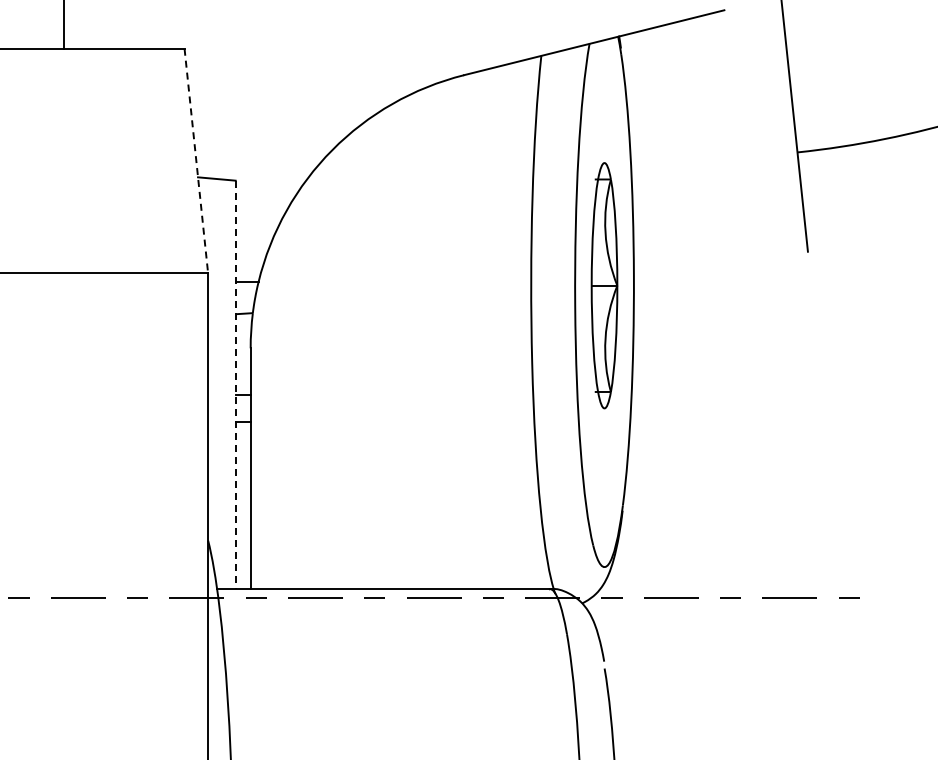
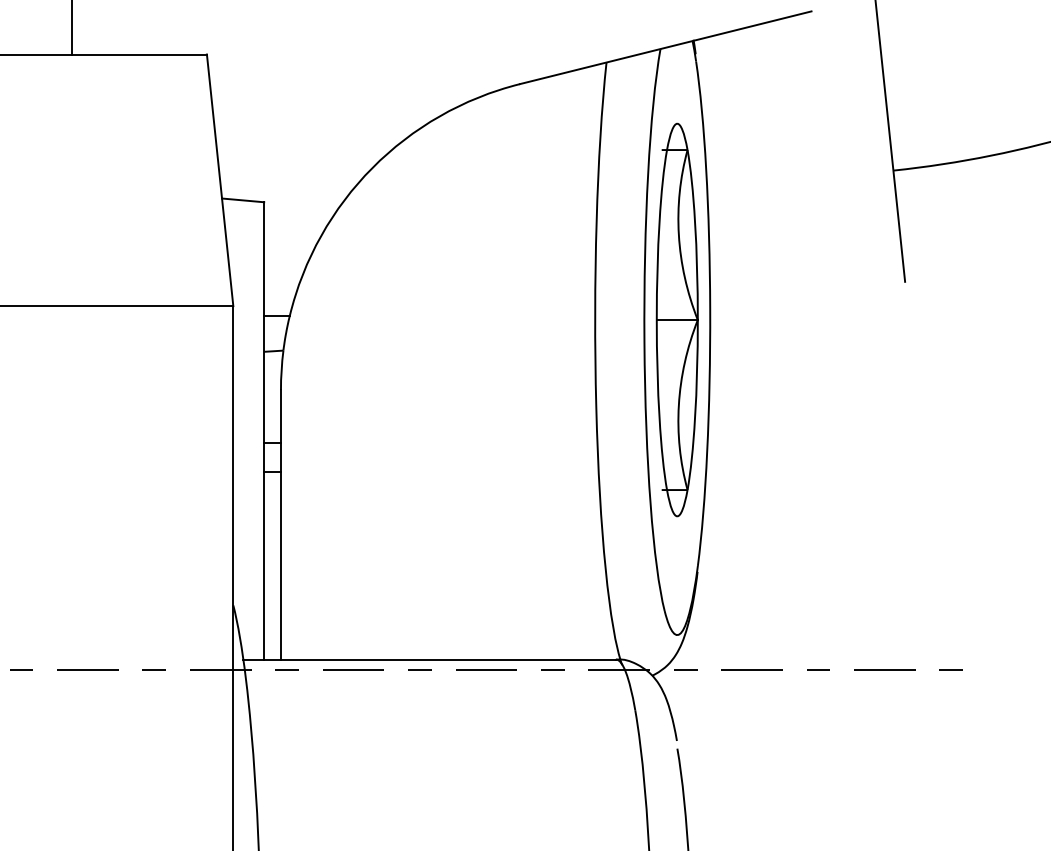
line: (196, 161) -> (220, 180), dashed -> solid
part: (604, 285) -> (677, 319), size x1.43
line: (235, 385) -> (263, 431), dashed -> solid

